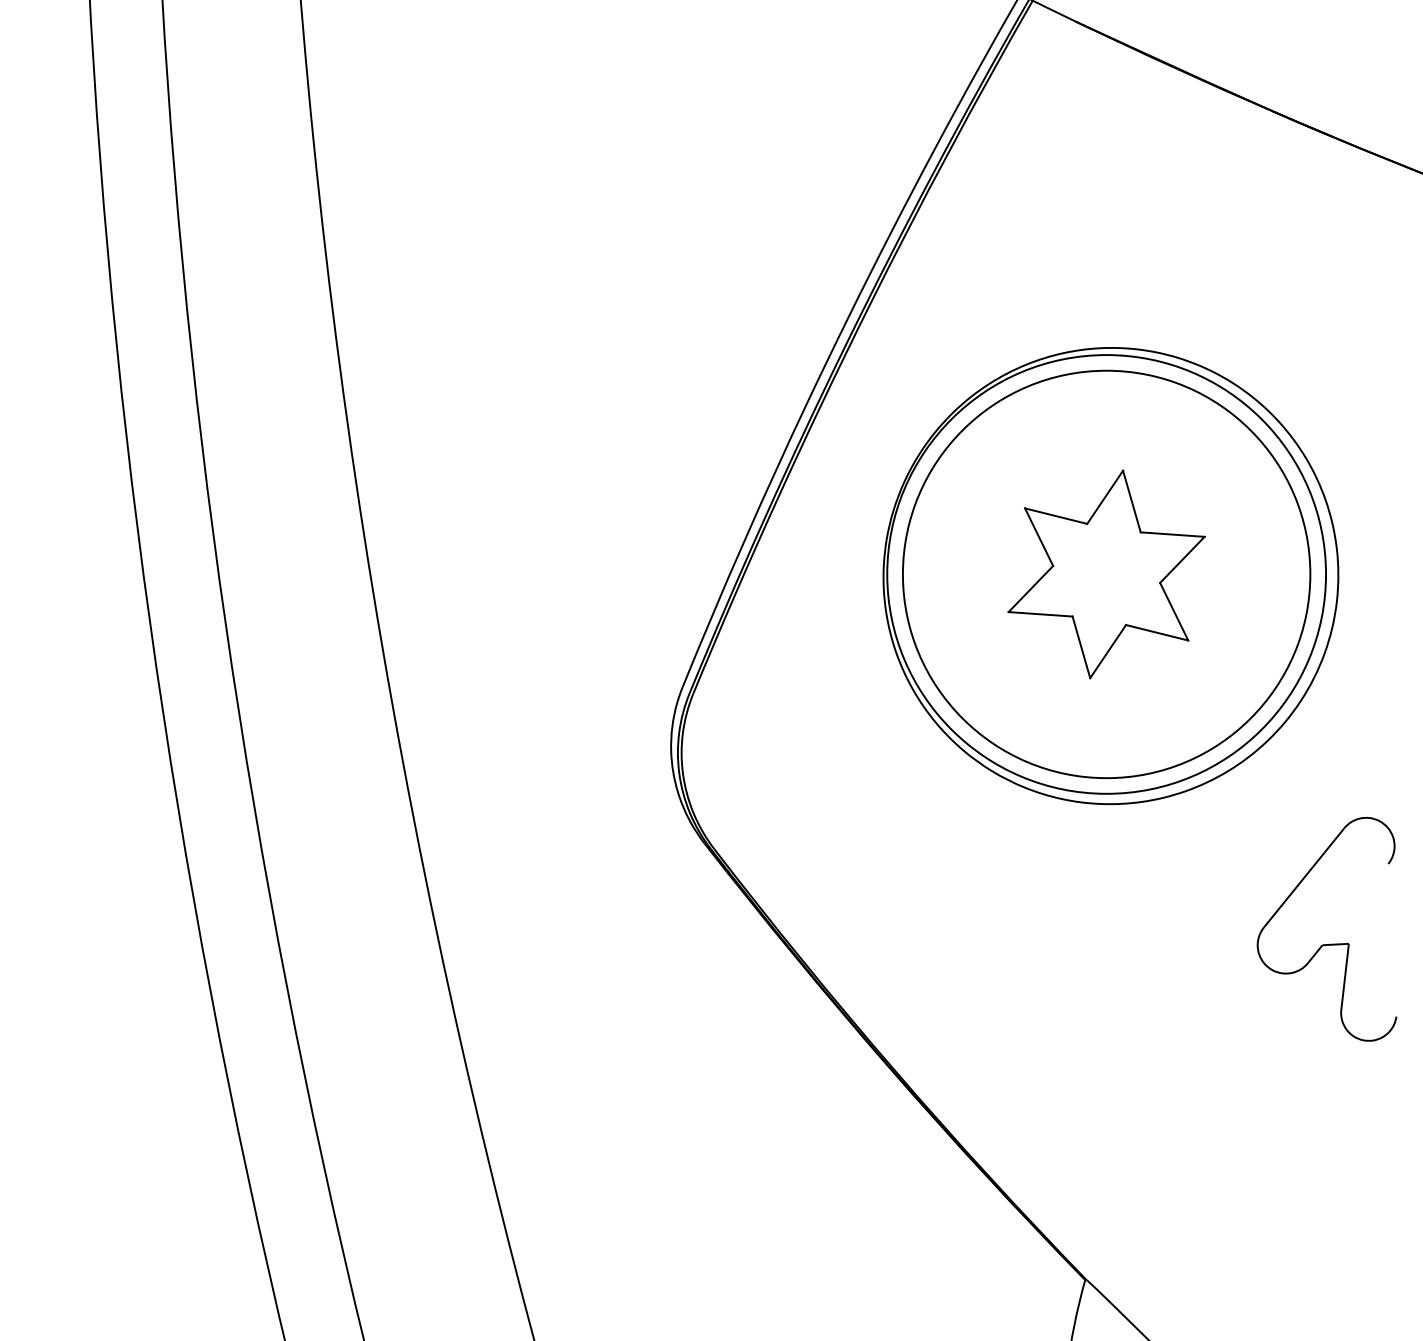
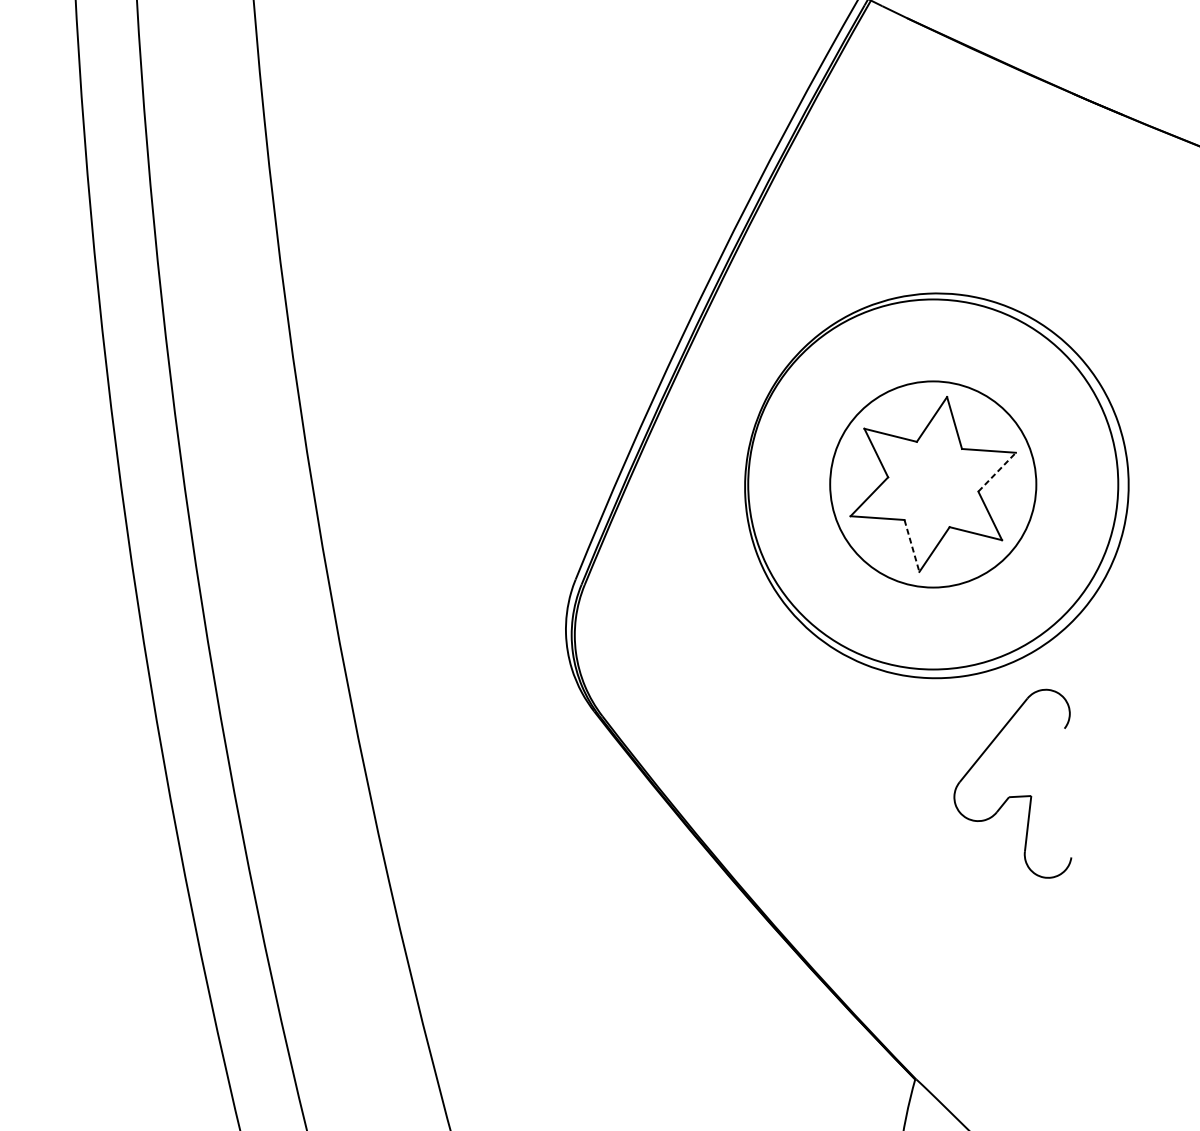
line: (1182, 559) -> (997, 471), solid -> dashed
circle: (1106, 574) -> (933, 484), size x0.6
line: (1081, 647) -> (912, 546), solid -> dashed
part: (1330, 943) -> (1015, 795), moved

